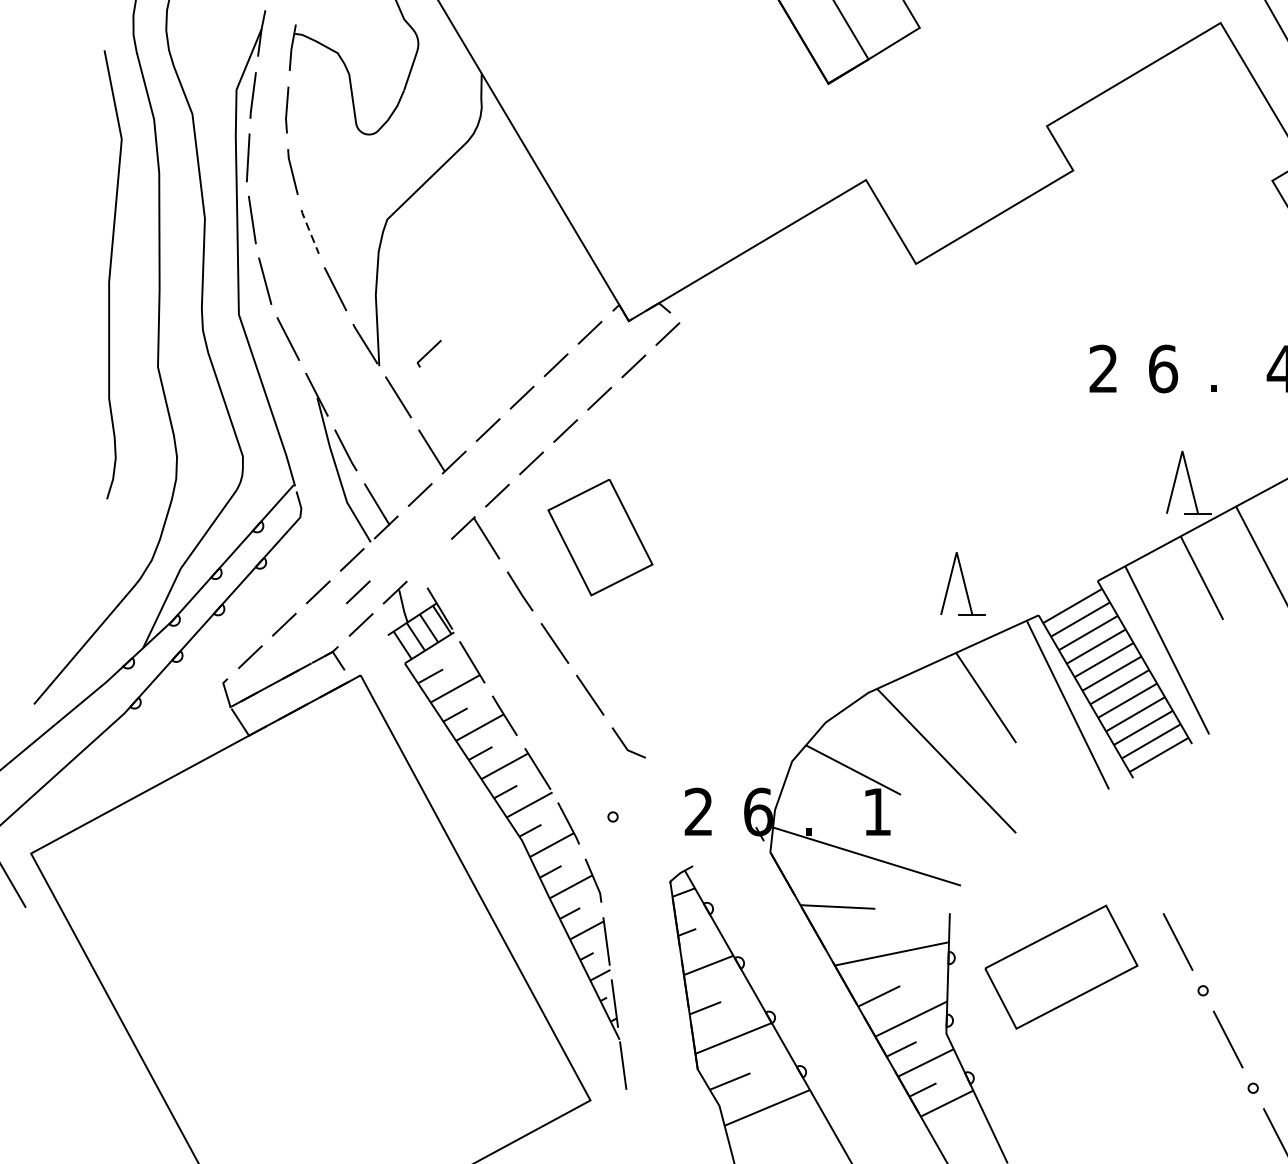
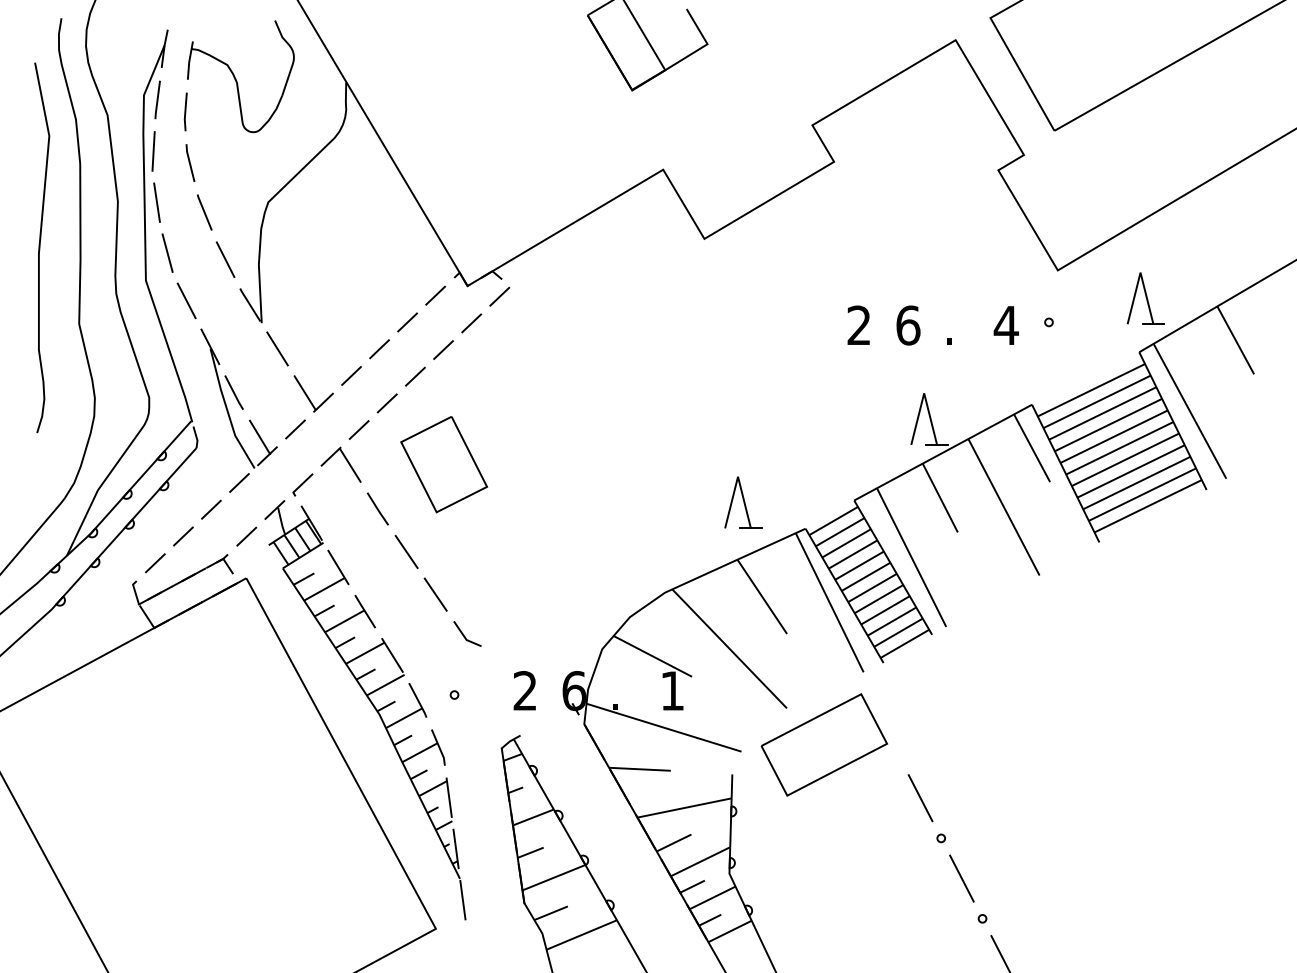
line: (309, 231) -> (204, 212), dashed -> solid
part: (428, 353) -> (302, 484), moved
line: (358, 592) -> (244, 509), removed
part: (1061, 966) -> (824, 744), moved

